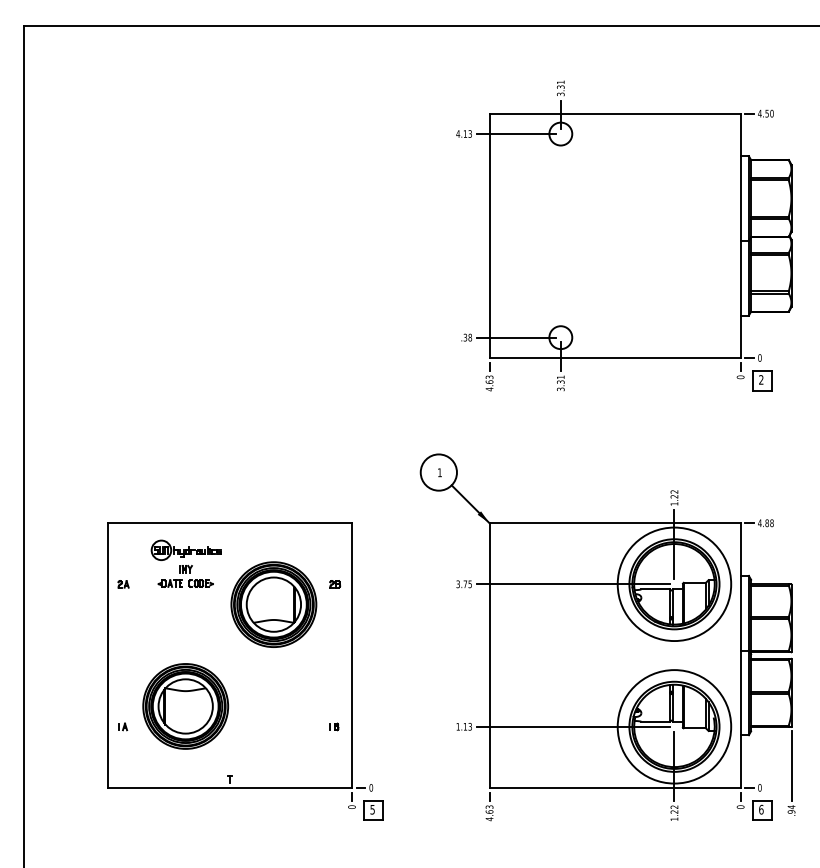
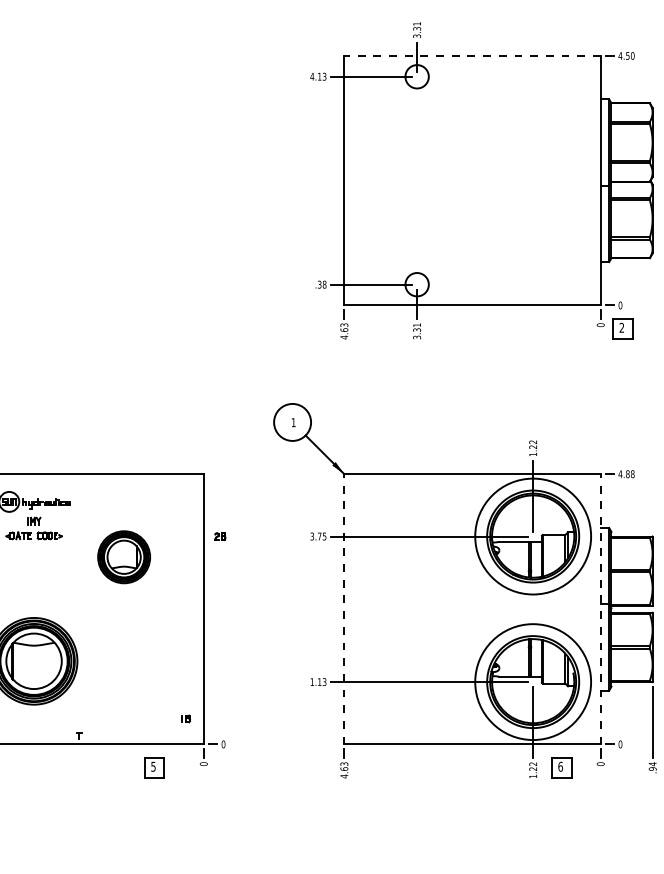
line: (615, 113) -> (472, 55), solid -> dashed
part: (335, 584) -> (220, 536), moved
part: (273, 604) -> (123, 557), size x0.6
line: (489, 655) -> (344, 609), solid -> dashed
line: (740, 655) -> (600, 609), solid -> dashed
part: (334, 726) -> (186, 718), moved
part: (373, 810) -> (154, 767), moved
part: (762, 810) -> (561, 767), moved

